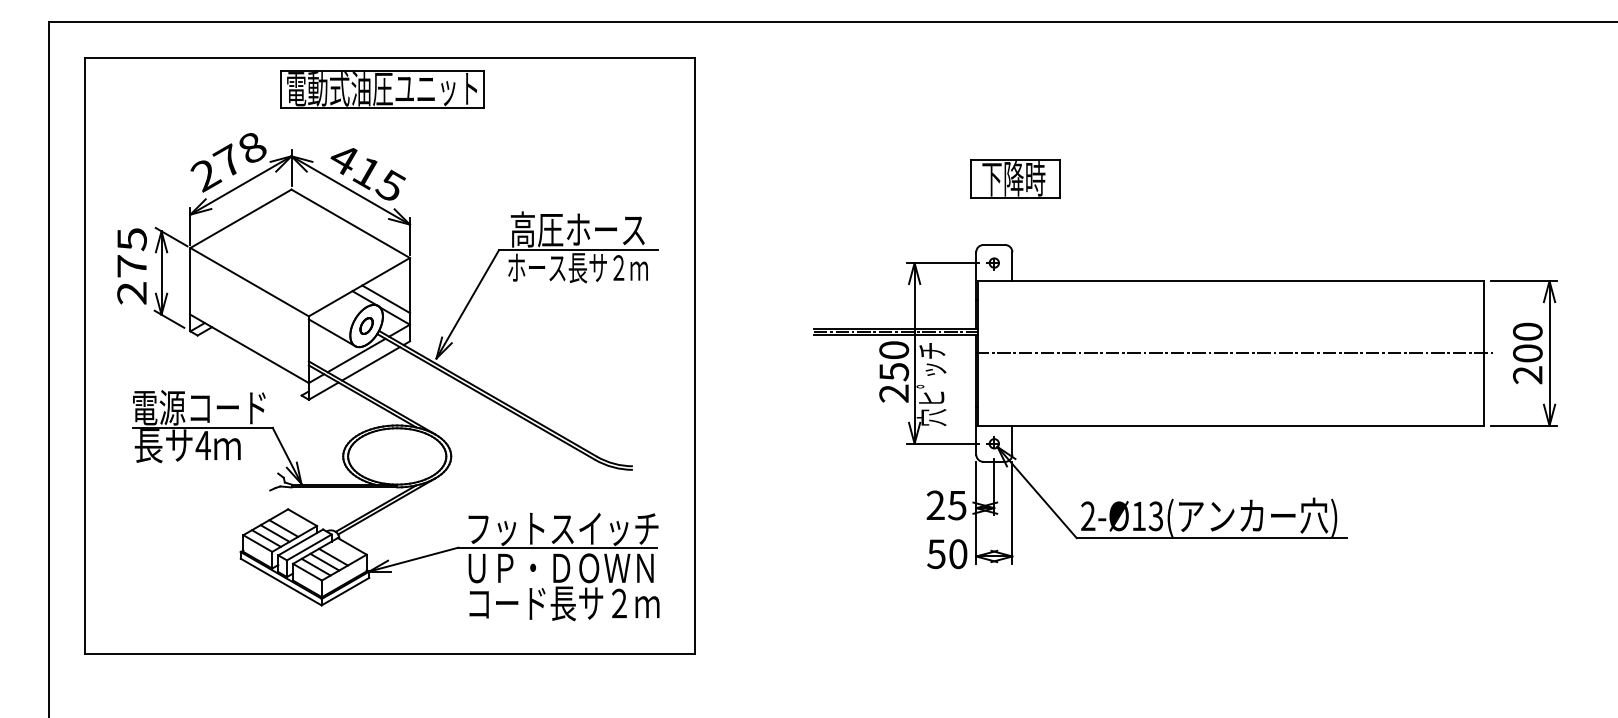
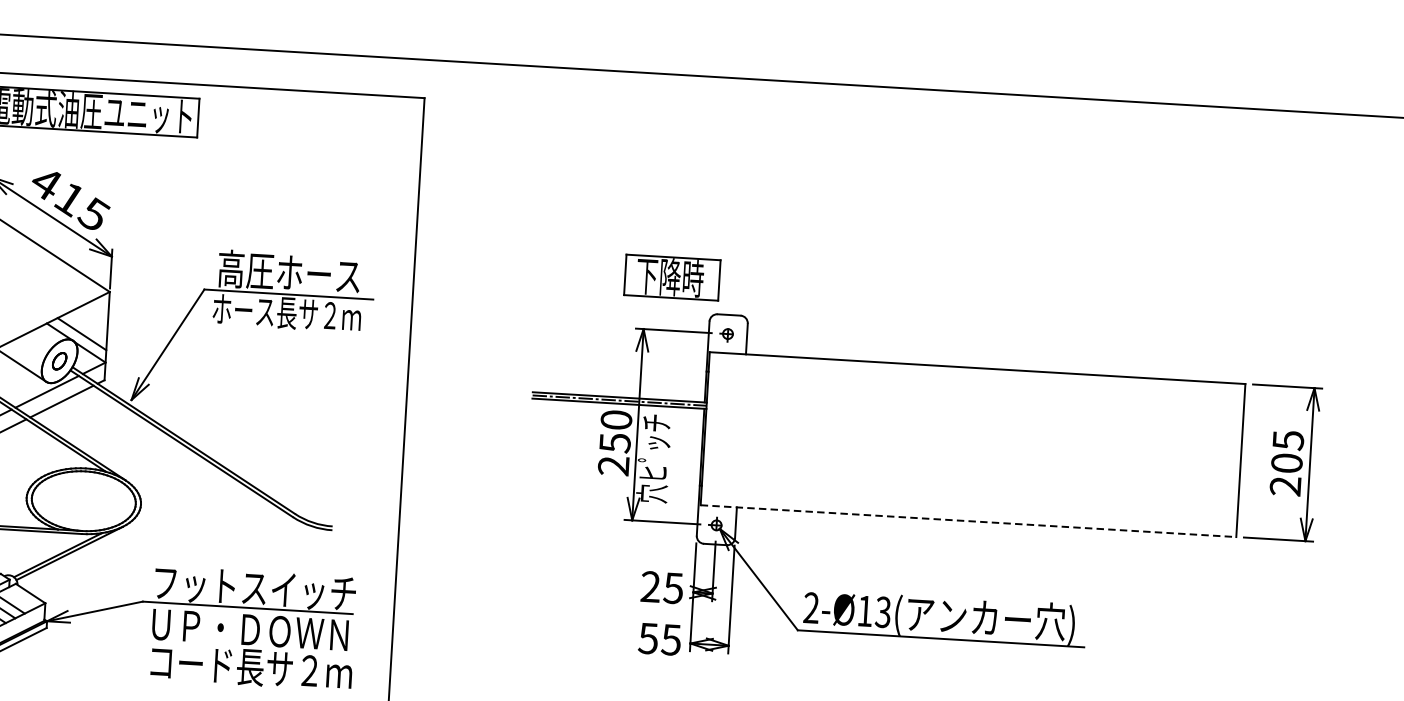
part: (1015, 178) -> (672, 277), moved
text: (1527, 331) -> (1288, 440), 200 -> 205
line: (1235, 353) -> (977, 444), removed
line: (1231, 425) -> (968, 520), solid -> dashed
text: (957, 554) -> (670, 640), 50 -> 55

